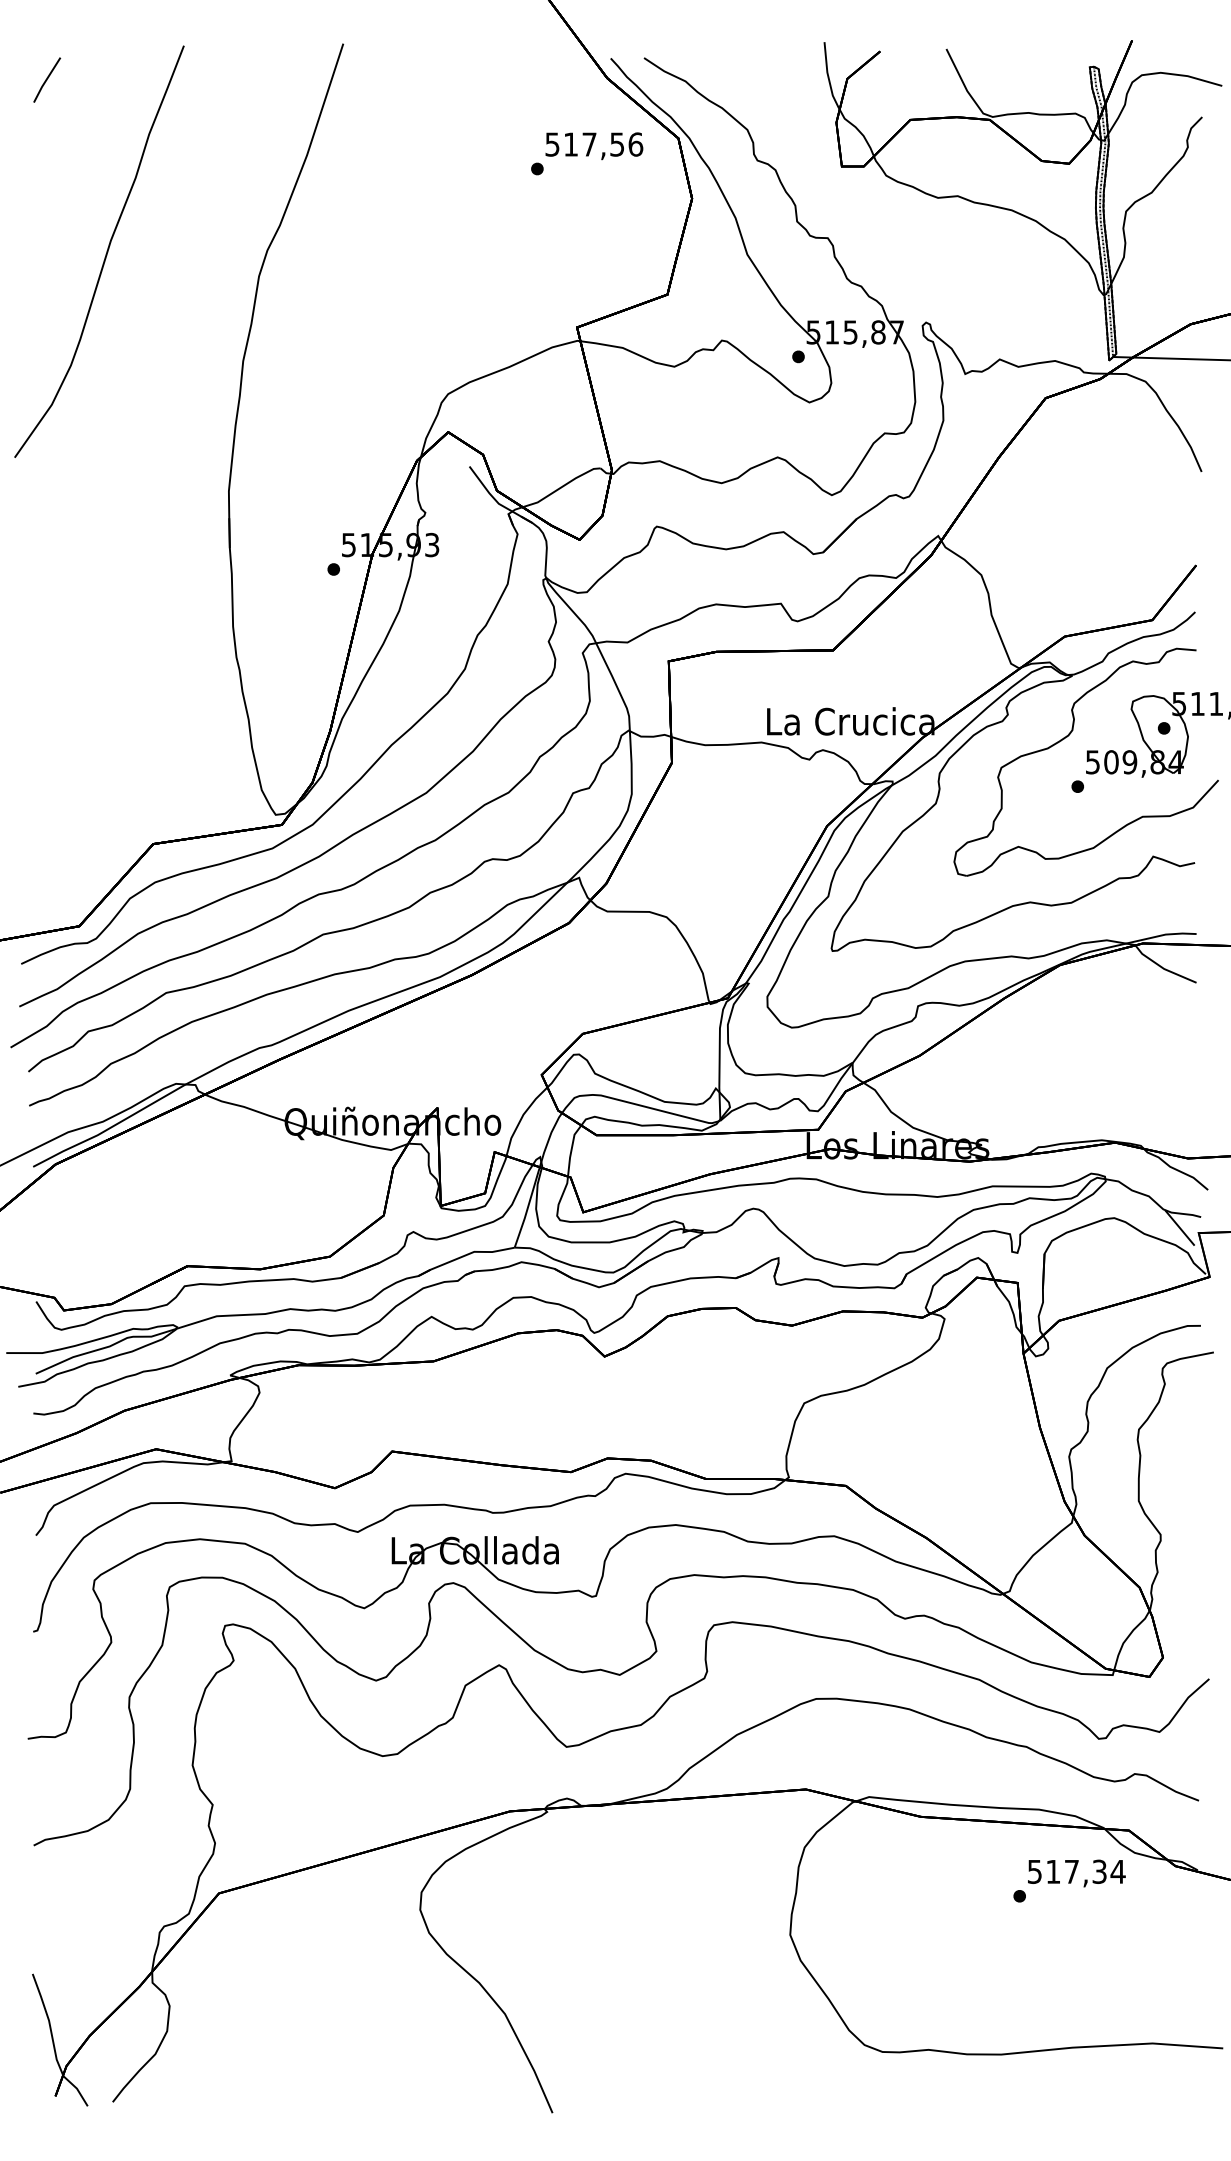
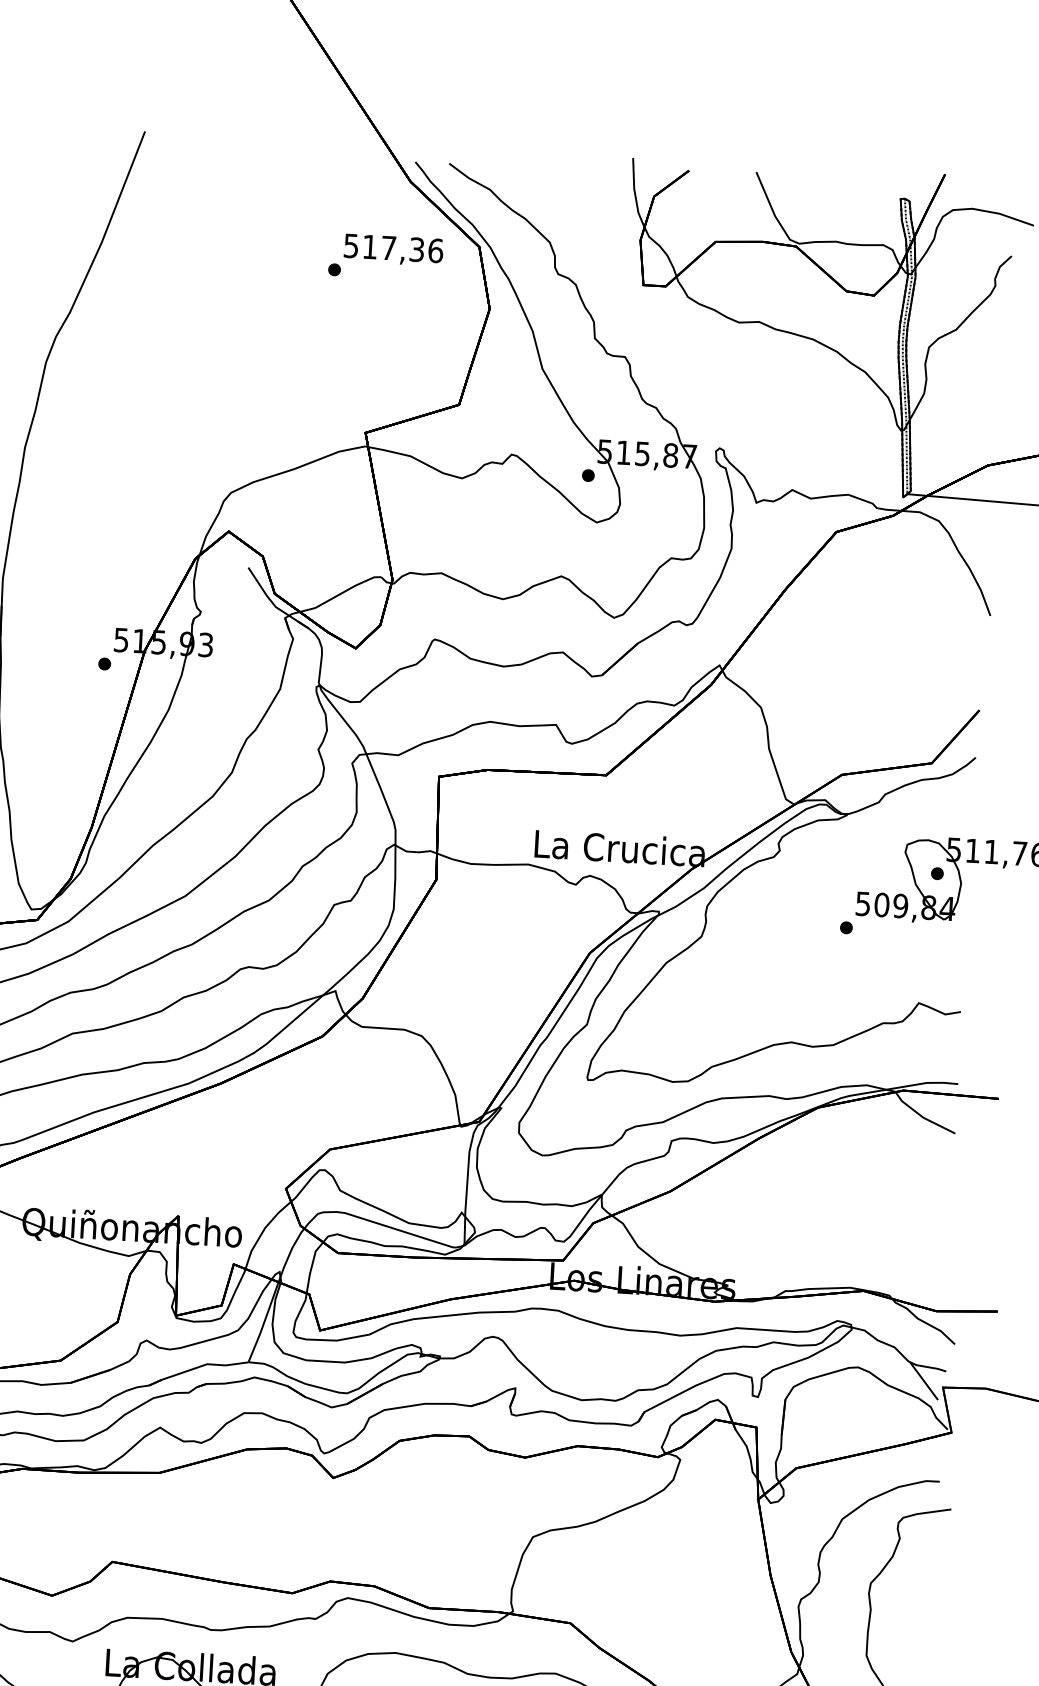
text: (617, 144) -> (417, 249), 517,56 -> 517,36
part: (1067, 737) -> (838, 877), removed

